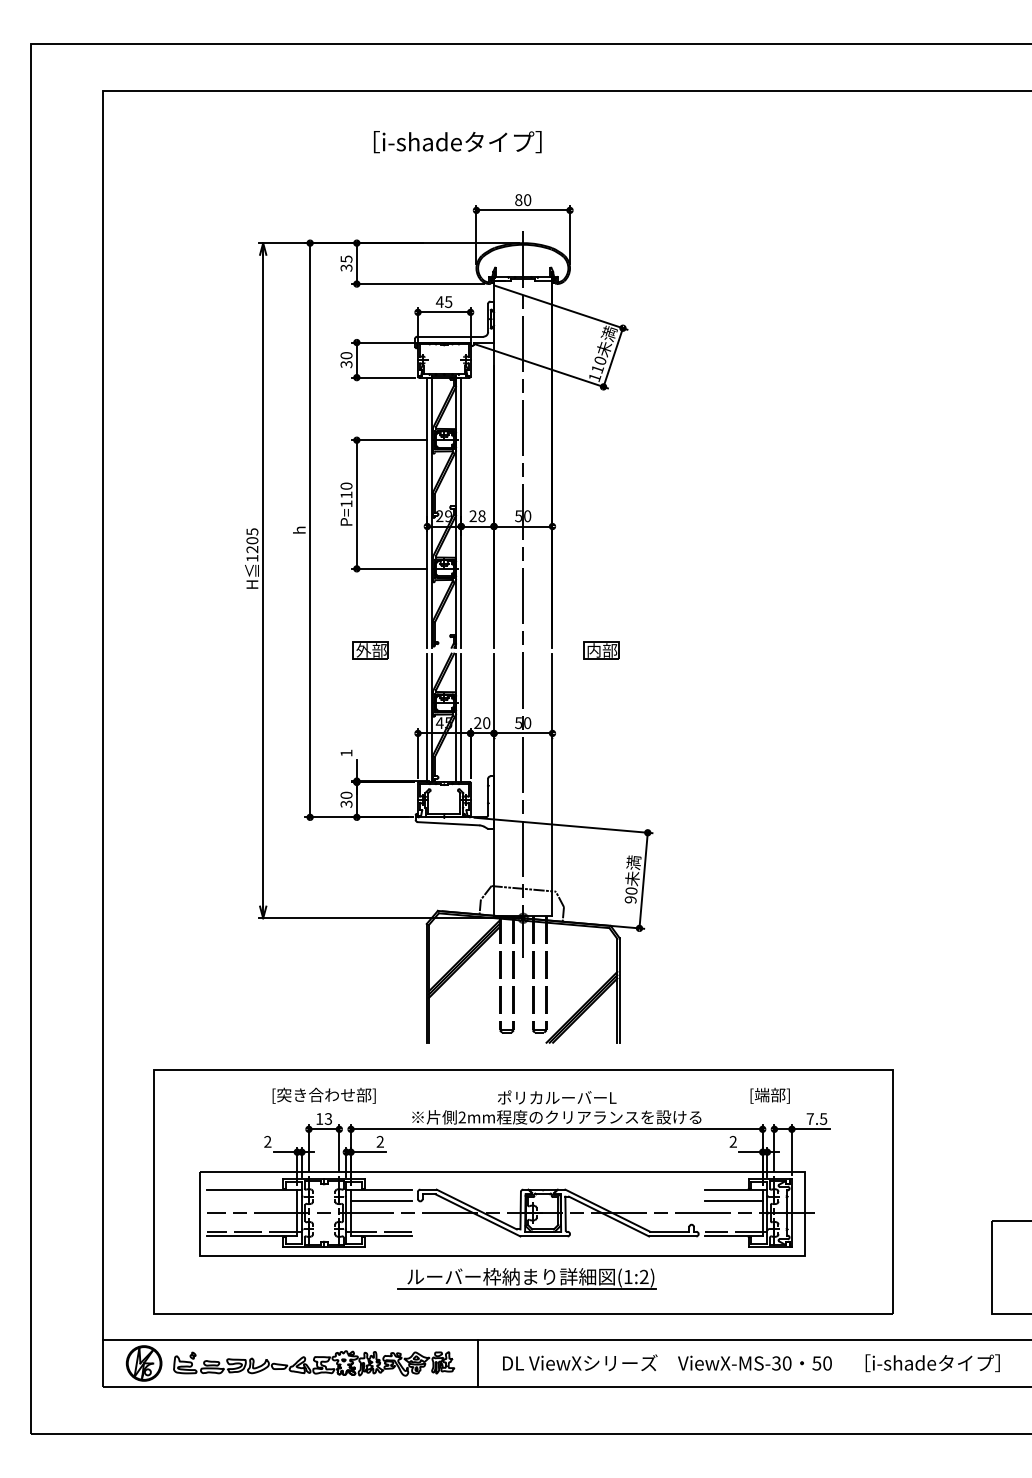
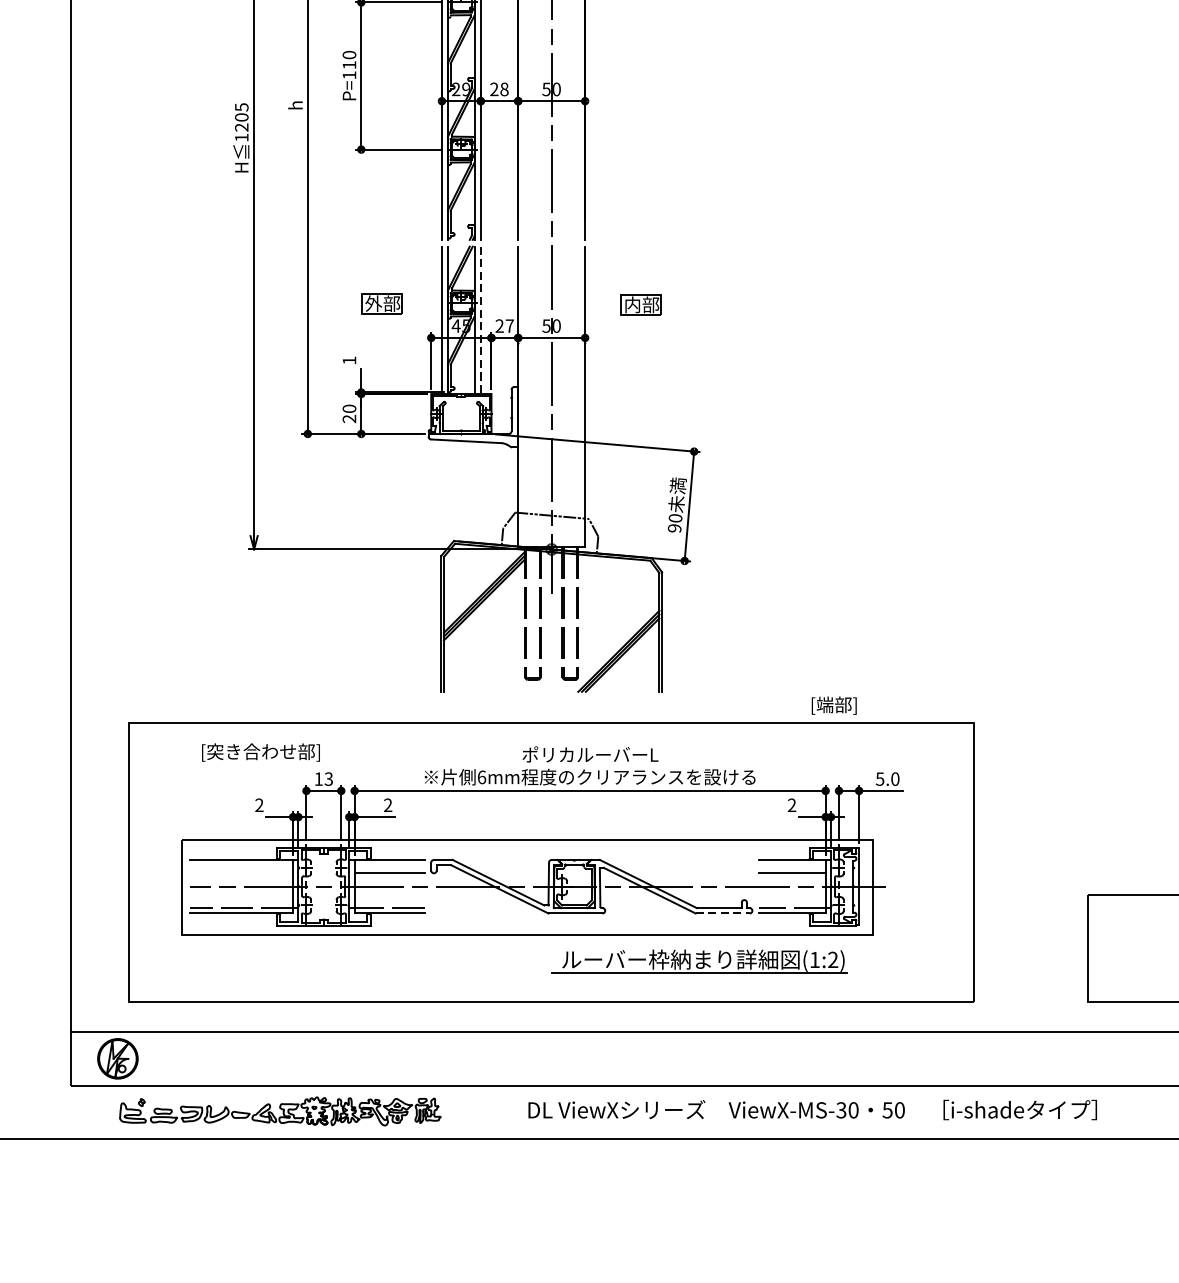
part: (370, 650) -> (381, 303), moved
part: (601, 650) -> (641, 304), moved
line: (461, 718) -> (481, 320), solid -> dashed
text: (486, 723) -> (509, 326), 20 -> 27
text: (346, 803) -> (349, 418), 30 -> 20
text: (323, 1095) -> (260, 752), moved
text: (769, 1095) -> (833, 705), moved
text: (461, 1117) -> (481, 777), 2mm -> 6mm
text: (816, 1118) -> (887, 778), 7.5 -> 5.0
line: (672, 1236) -> (722, 913), solid -> dashed
part: (526, 1278) -> (698, 961), moved
part: (314, 1363) -> (280, 1111), moved
line: (477, 1363) -> (499, 1058), removed
text: (751, 1363) -> (812, 1110), moved

